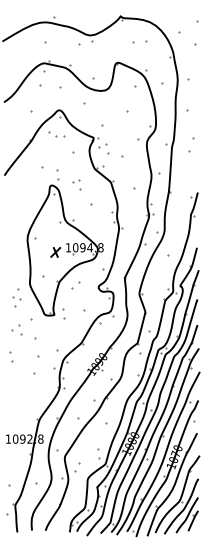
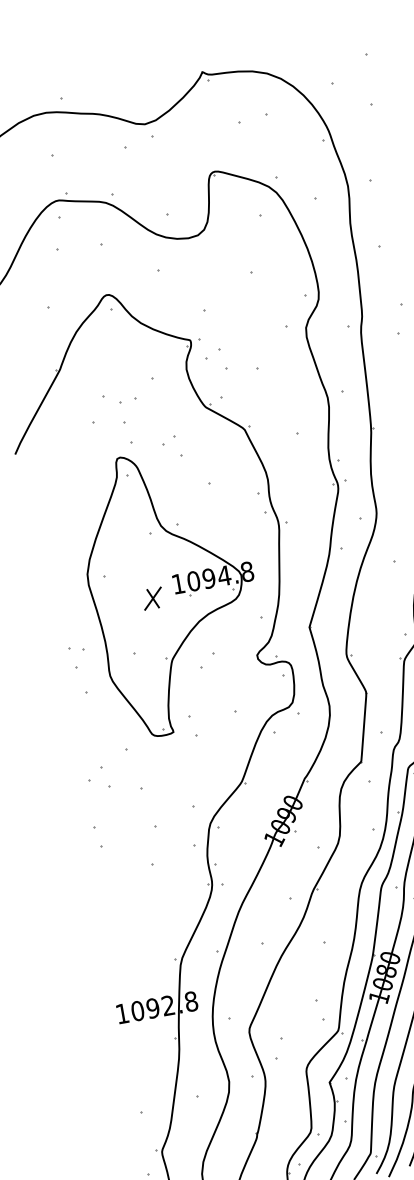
part: (56, 134) -> (119, 398), moved
part: (16, 301) -> (77, 656), moved

